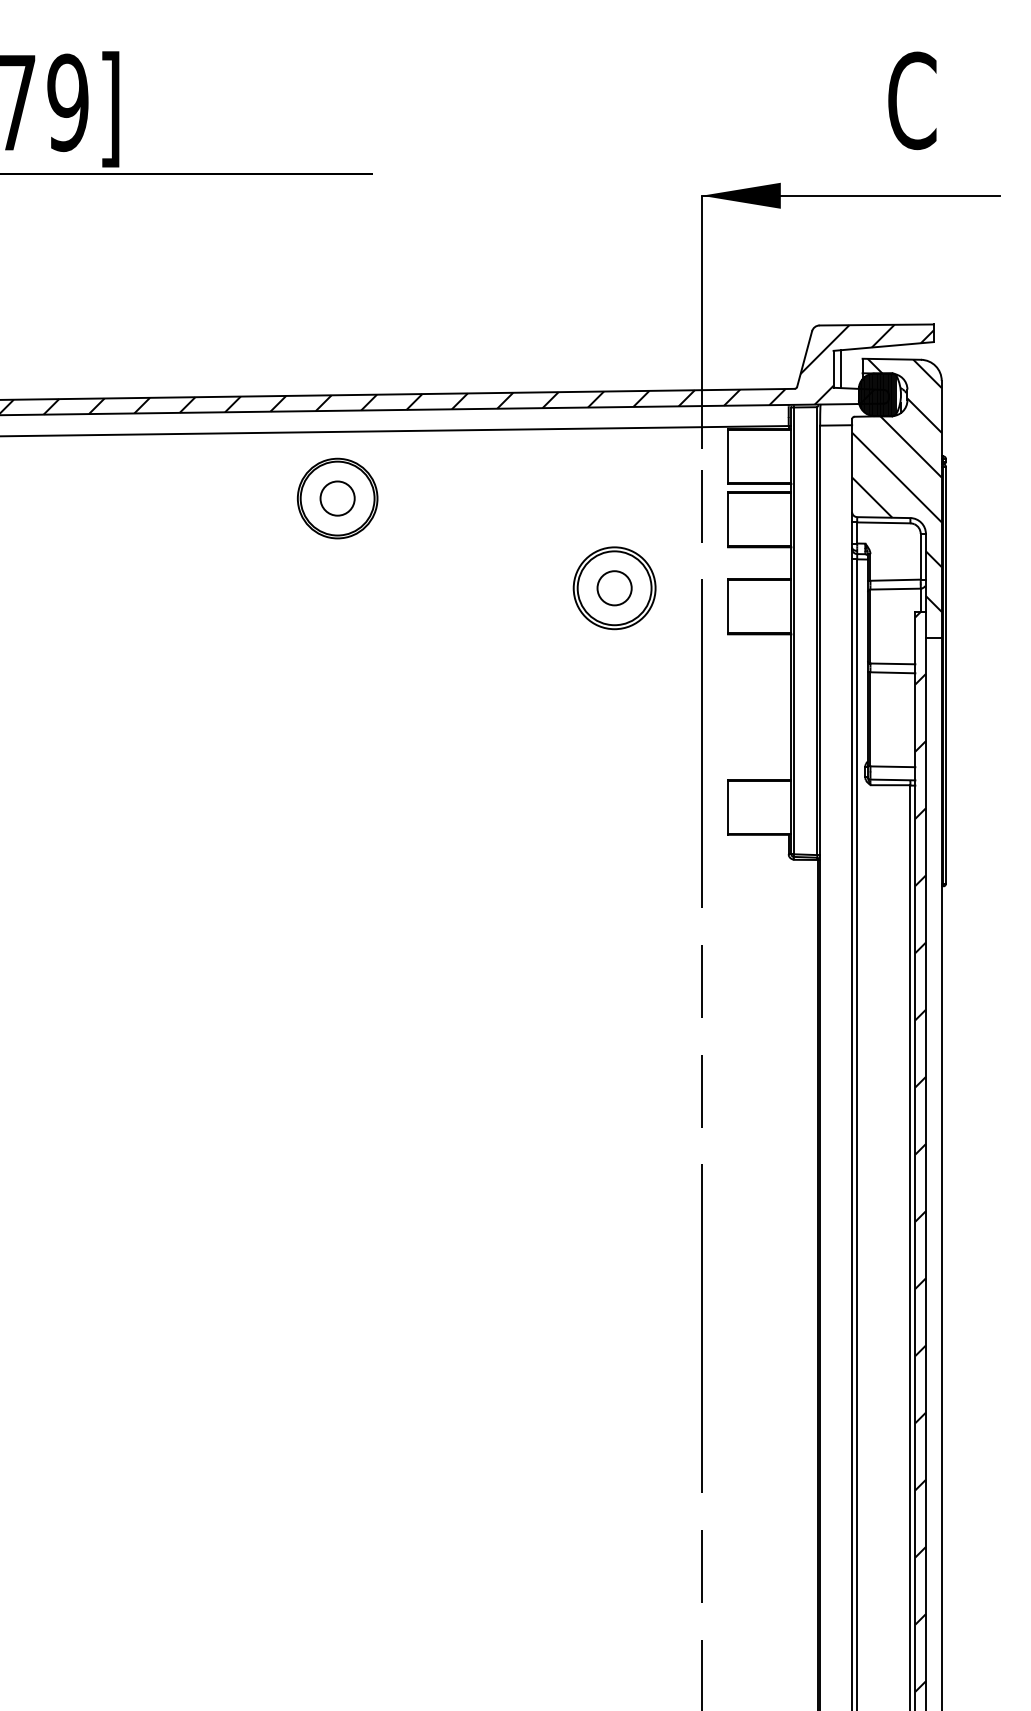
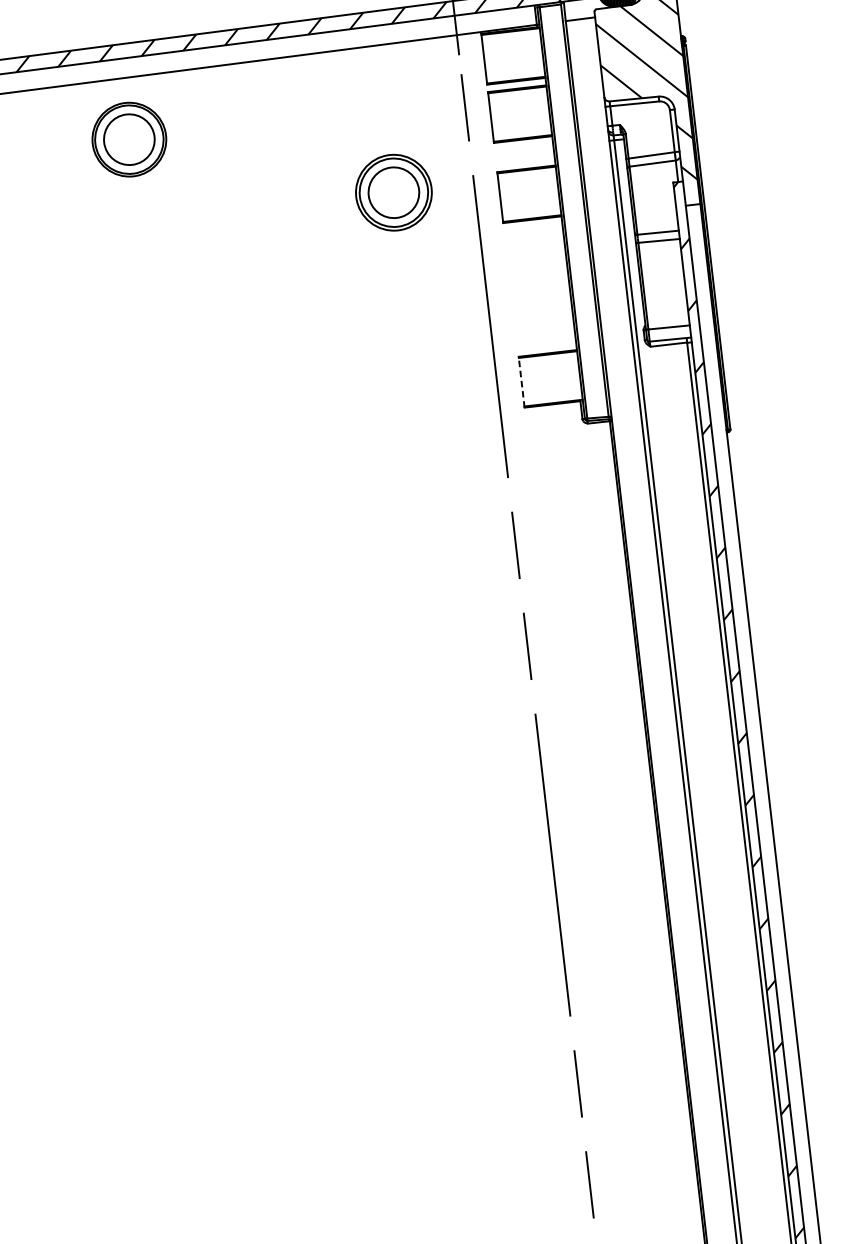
circle: (337, 498) -> (129, 139), size x1.6
circle: (614, 588) -> (393, 192), size x1.6
line: (728, 807) -> (522, 382), solid -> dashed

